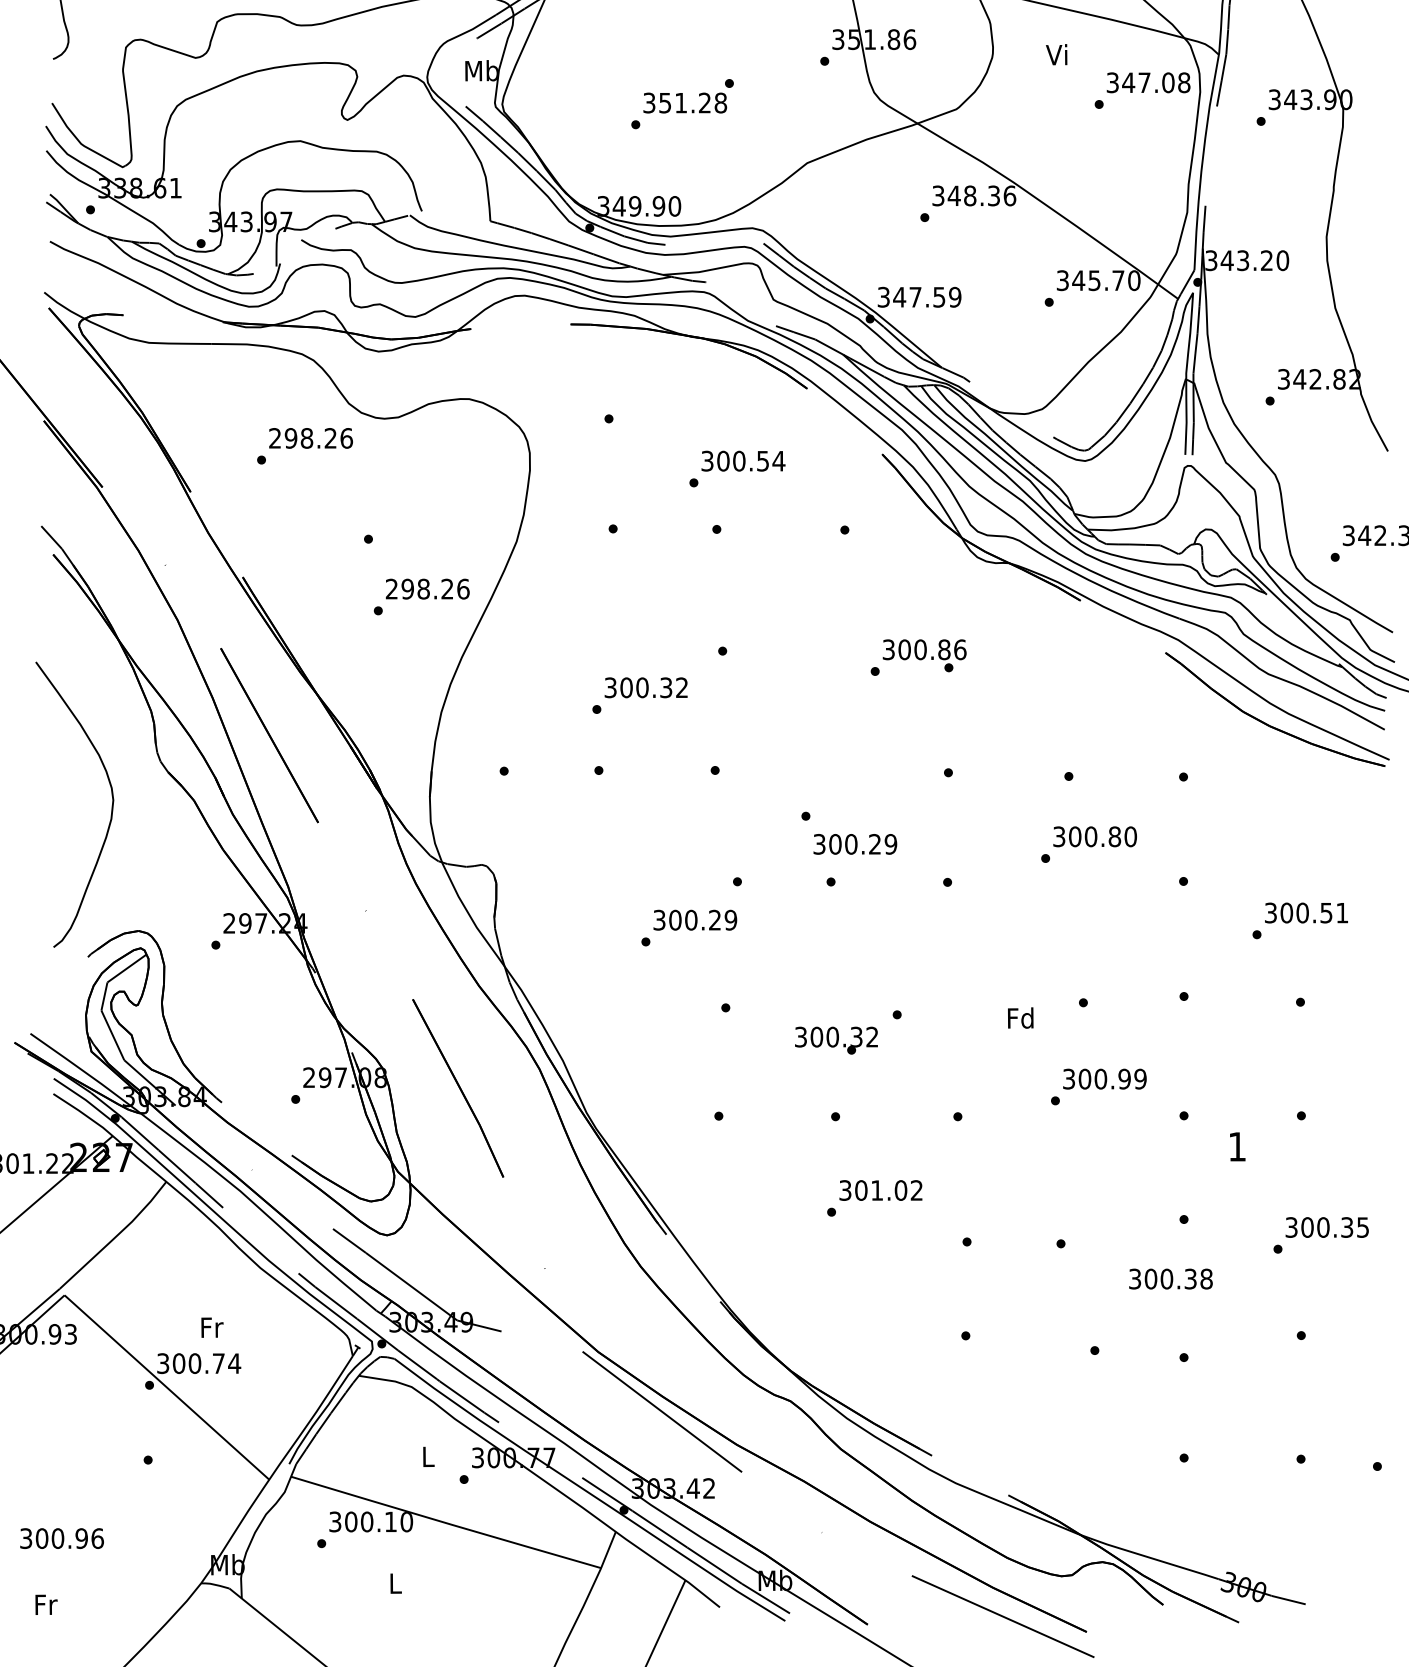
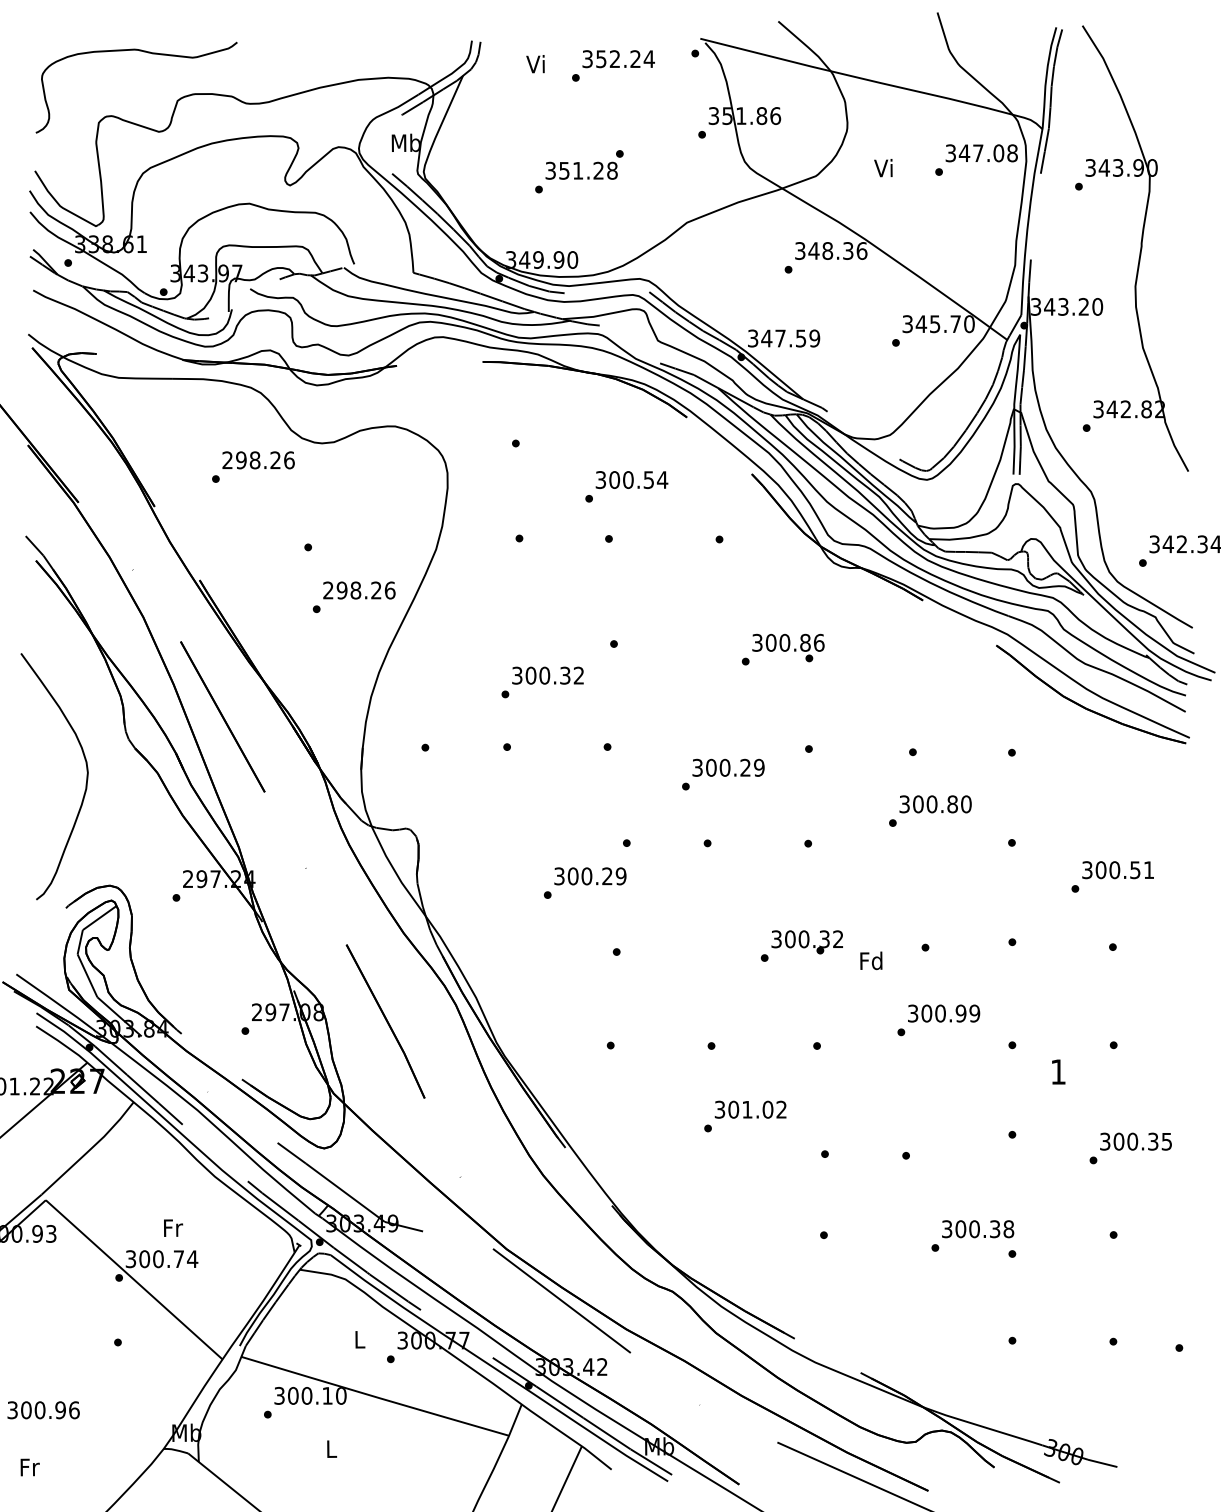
text: (1056, 55) -> (883, 168), moved
text: (855, 843) -> (728, 767), moved
text: (835, 1040) -> (806, 942), moved
text: (1171, 1279) -> (978, 1229), moved

